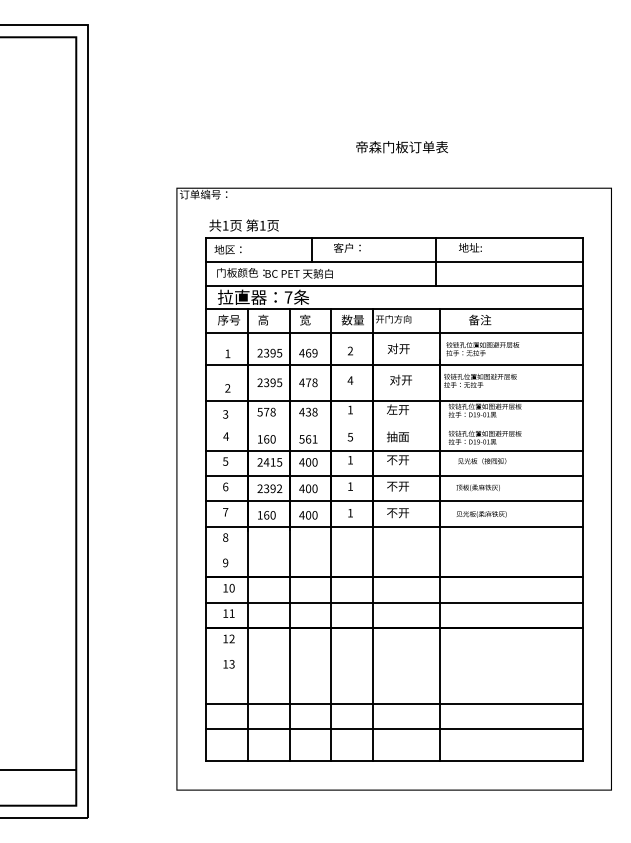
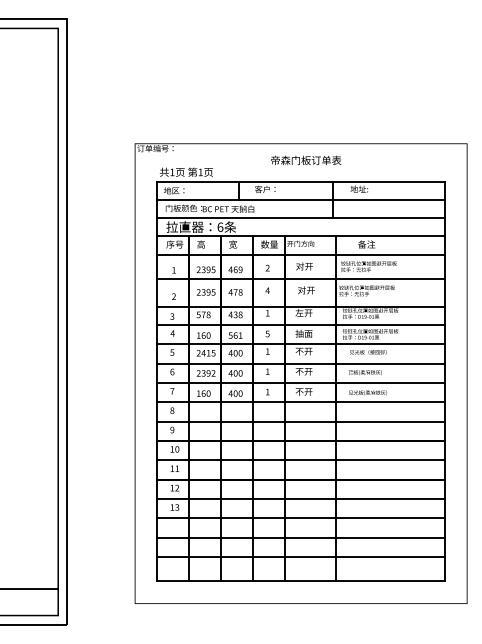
text: (402, 145) -> (306, 159), moved
text: (288, 296) -> (220, 226), 7 -> 6
line: (394, 424) -> (301, 324), added
line: (394, 551) -> (301, 421), added
line: (394, 653) -> (301, 499), added
line: (394, 678) -> (301, 518), added

